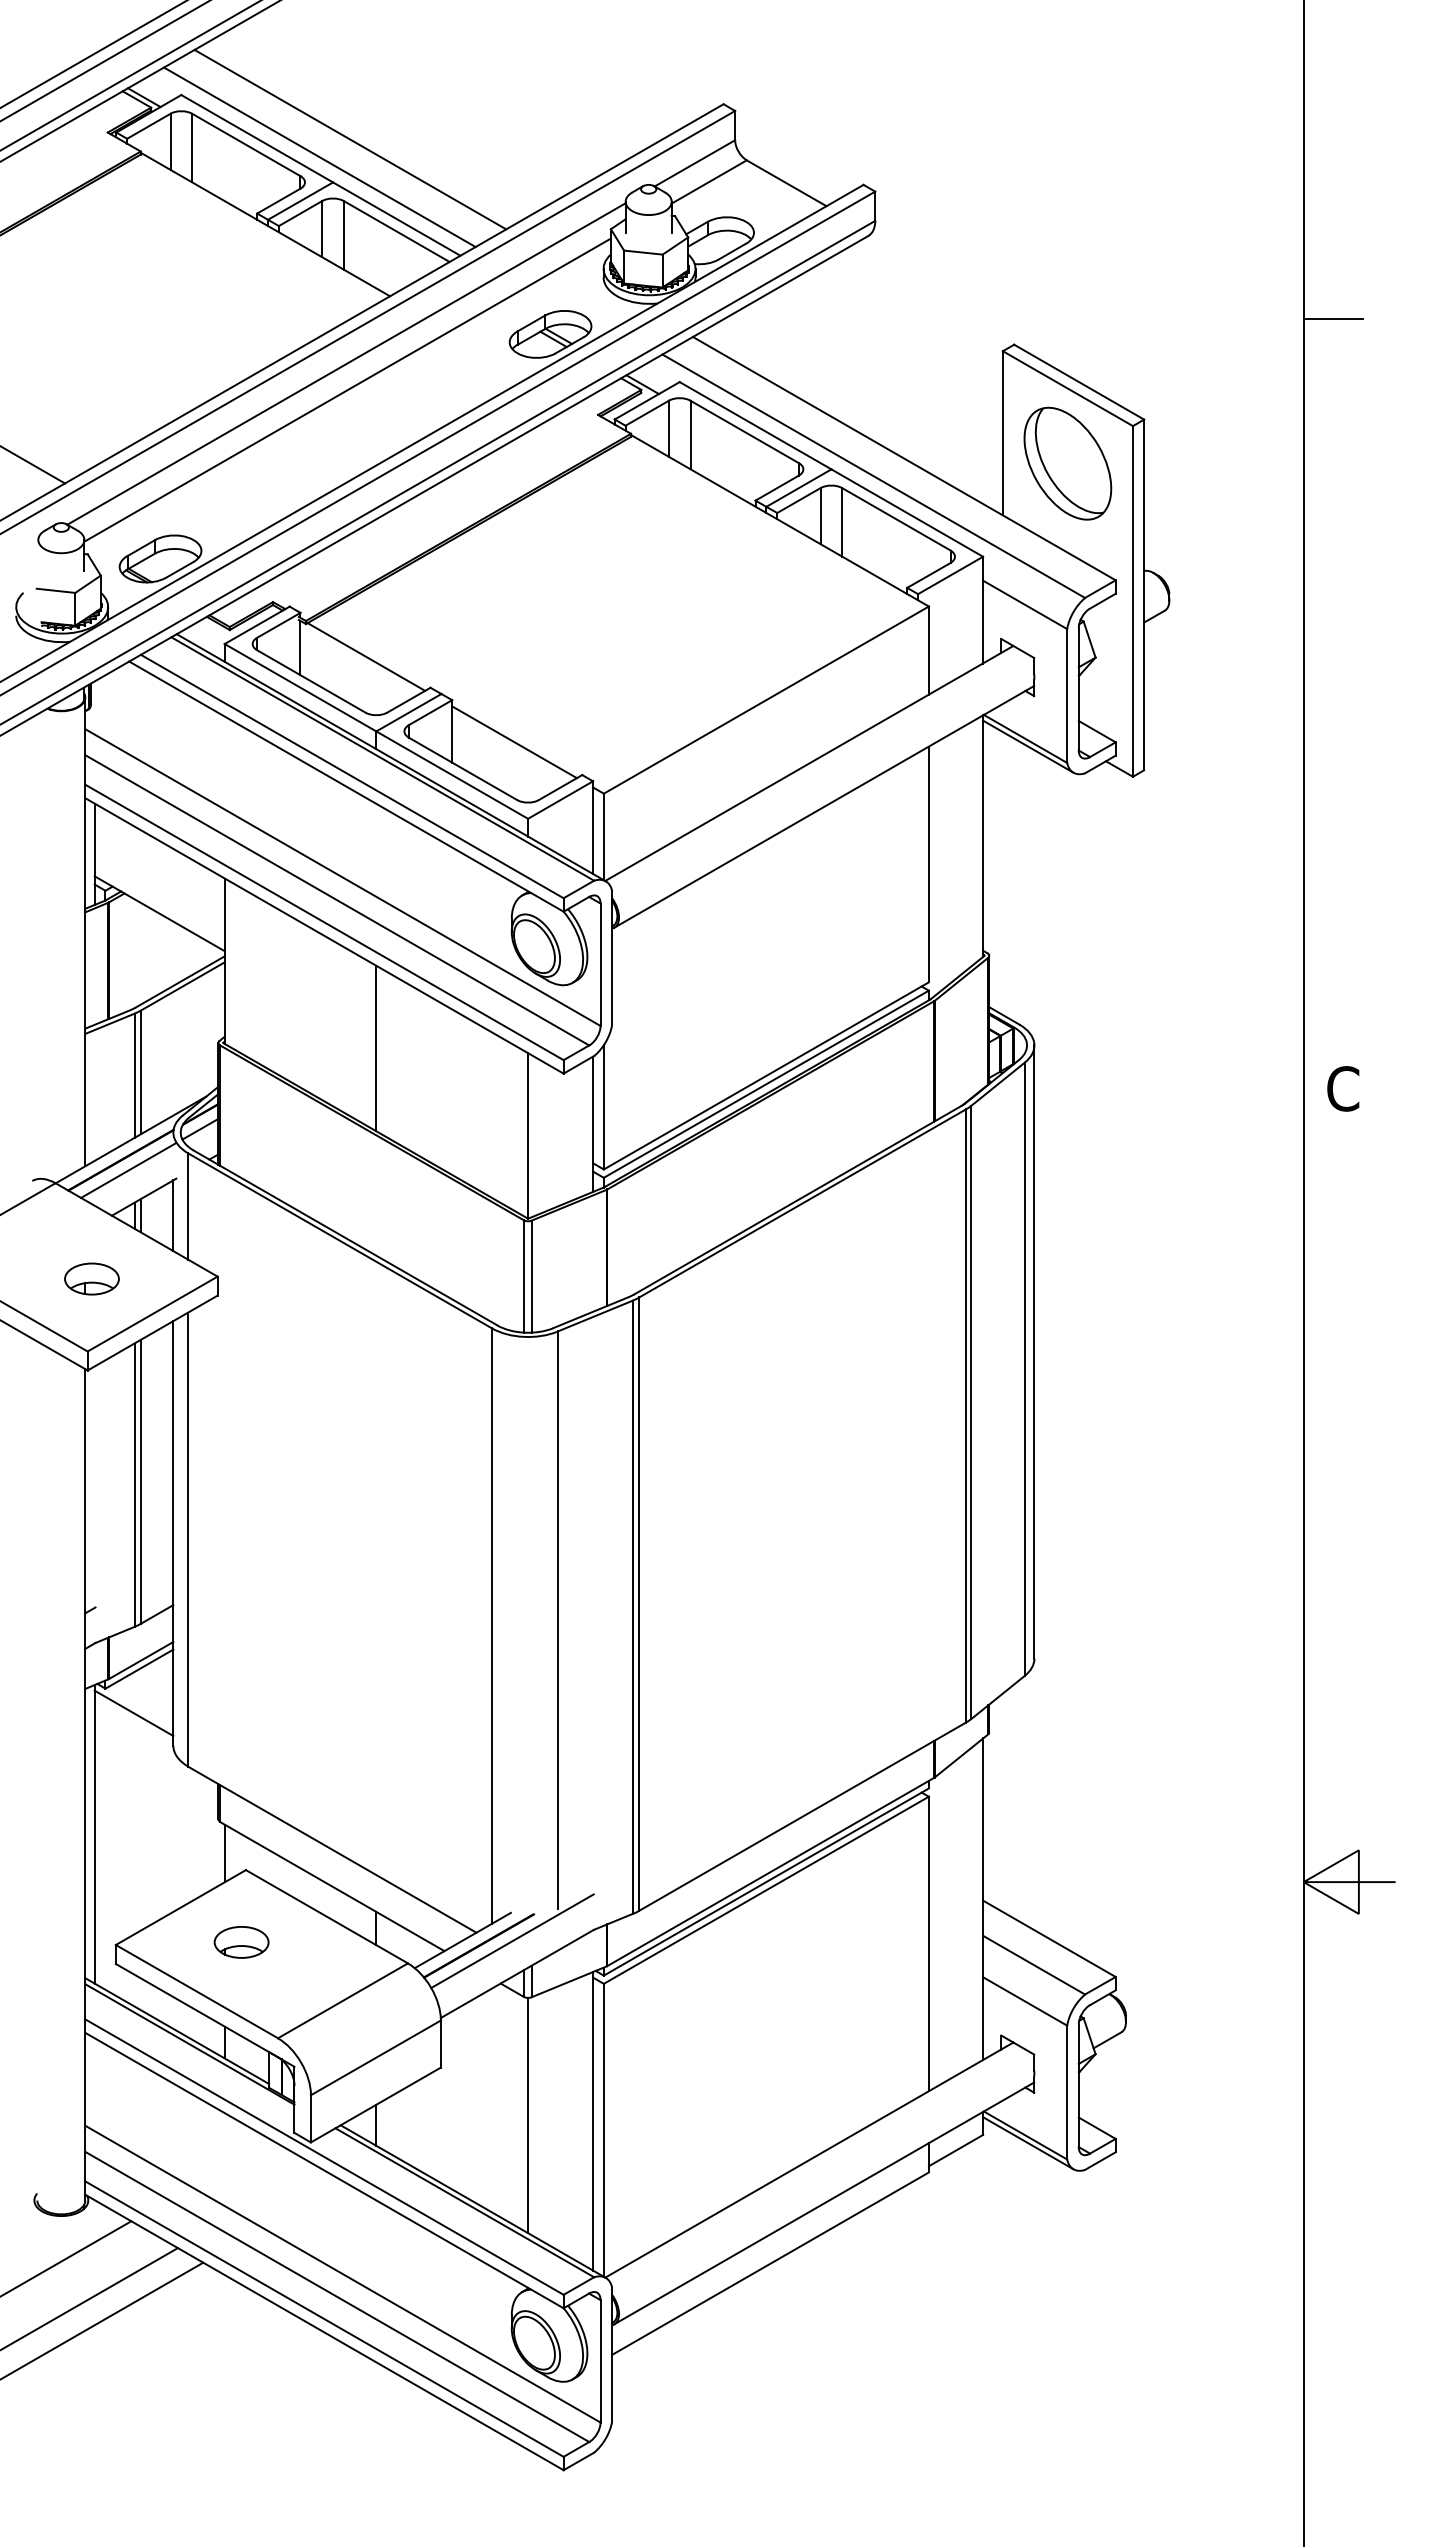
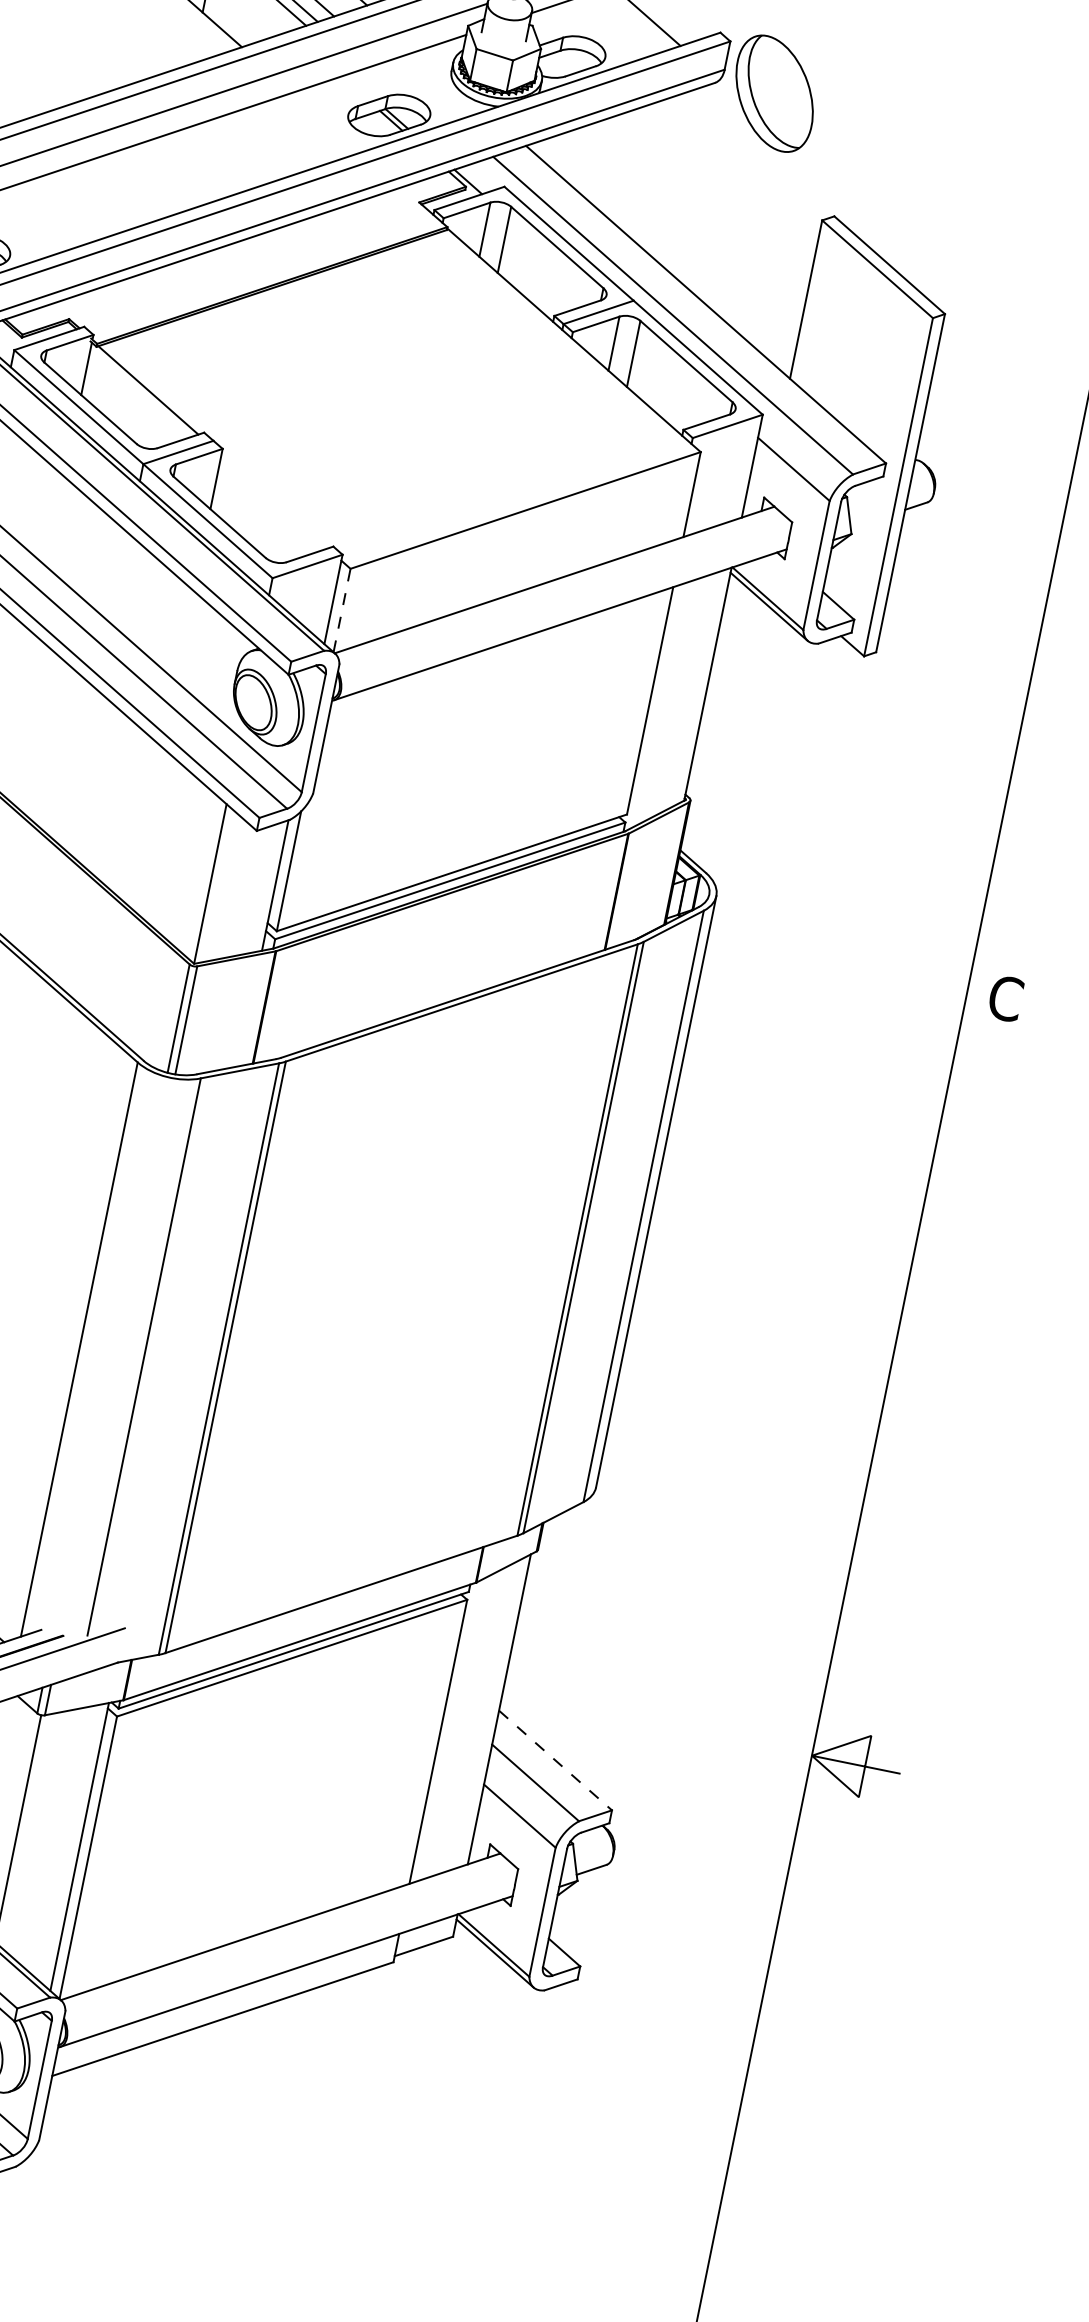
part: (1067, 463) -> (774, 93), moved
line: (514, 742) -> (274, 501), removed
line: (603, 836) -> (341, 610), solid -> dashed
line: (376, 1048) -> (81, 769), removed
line: (1049, 1938) -> (555, 1760), solid -> dashed

